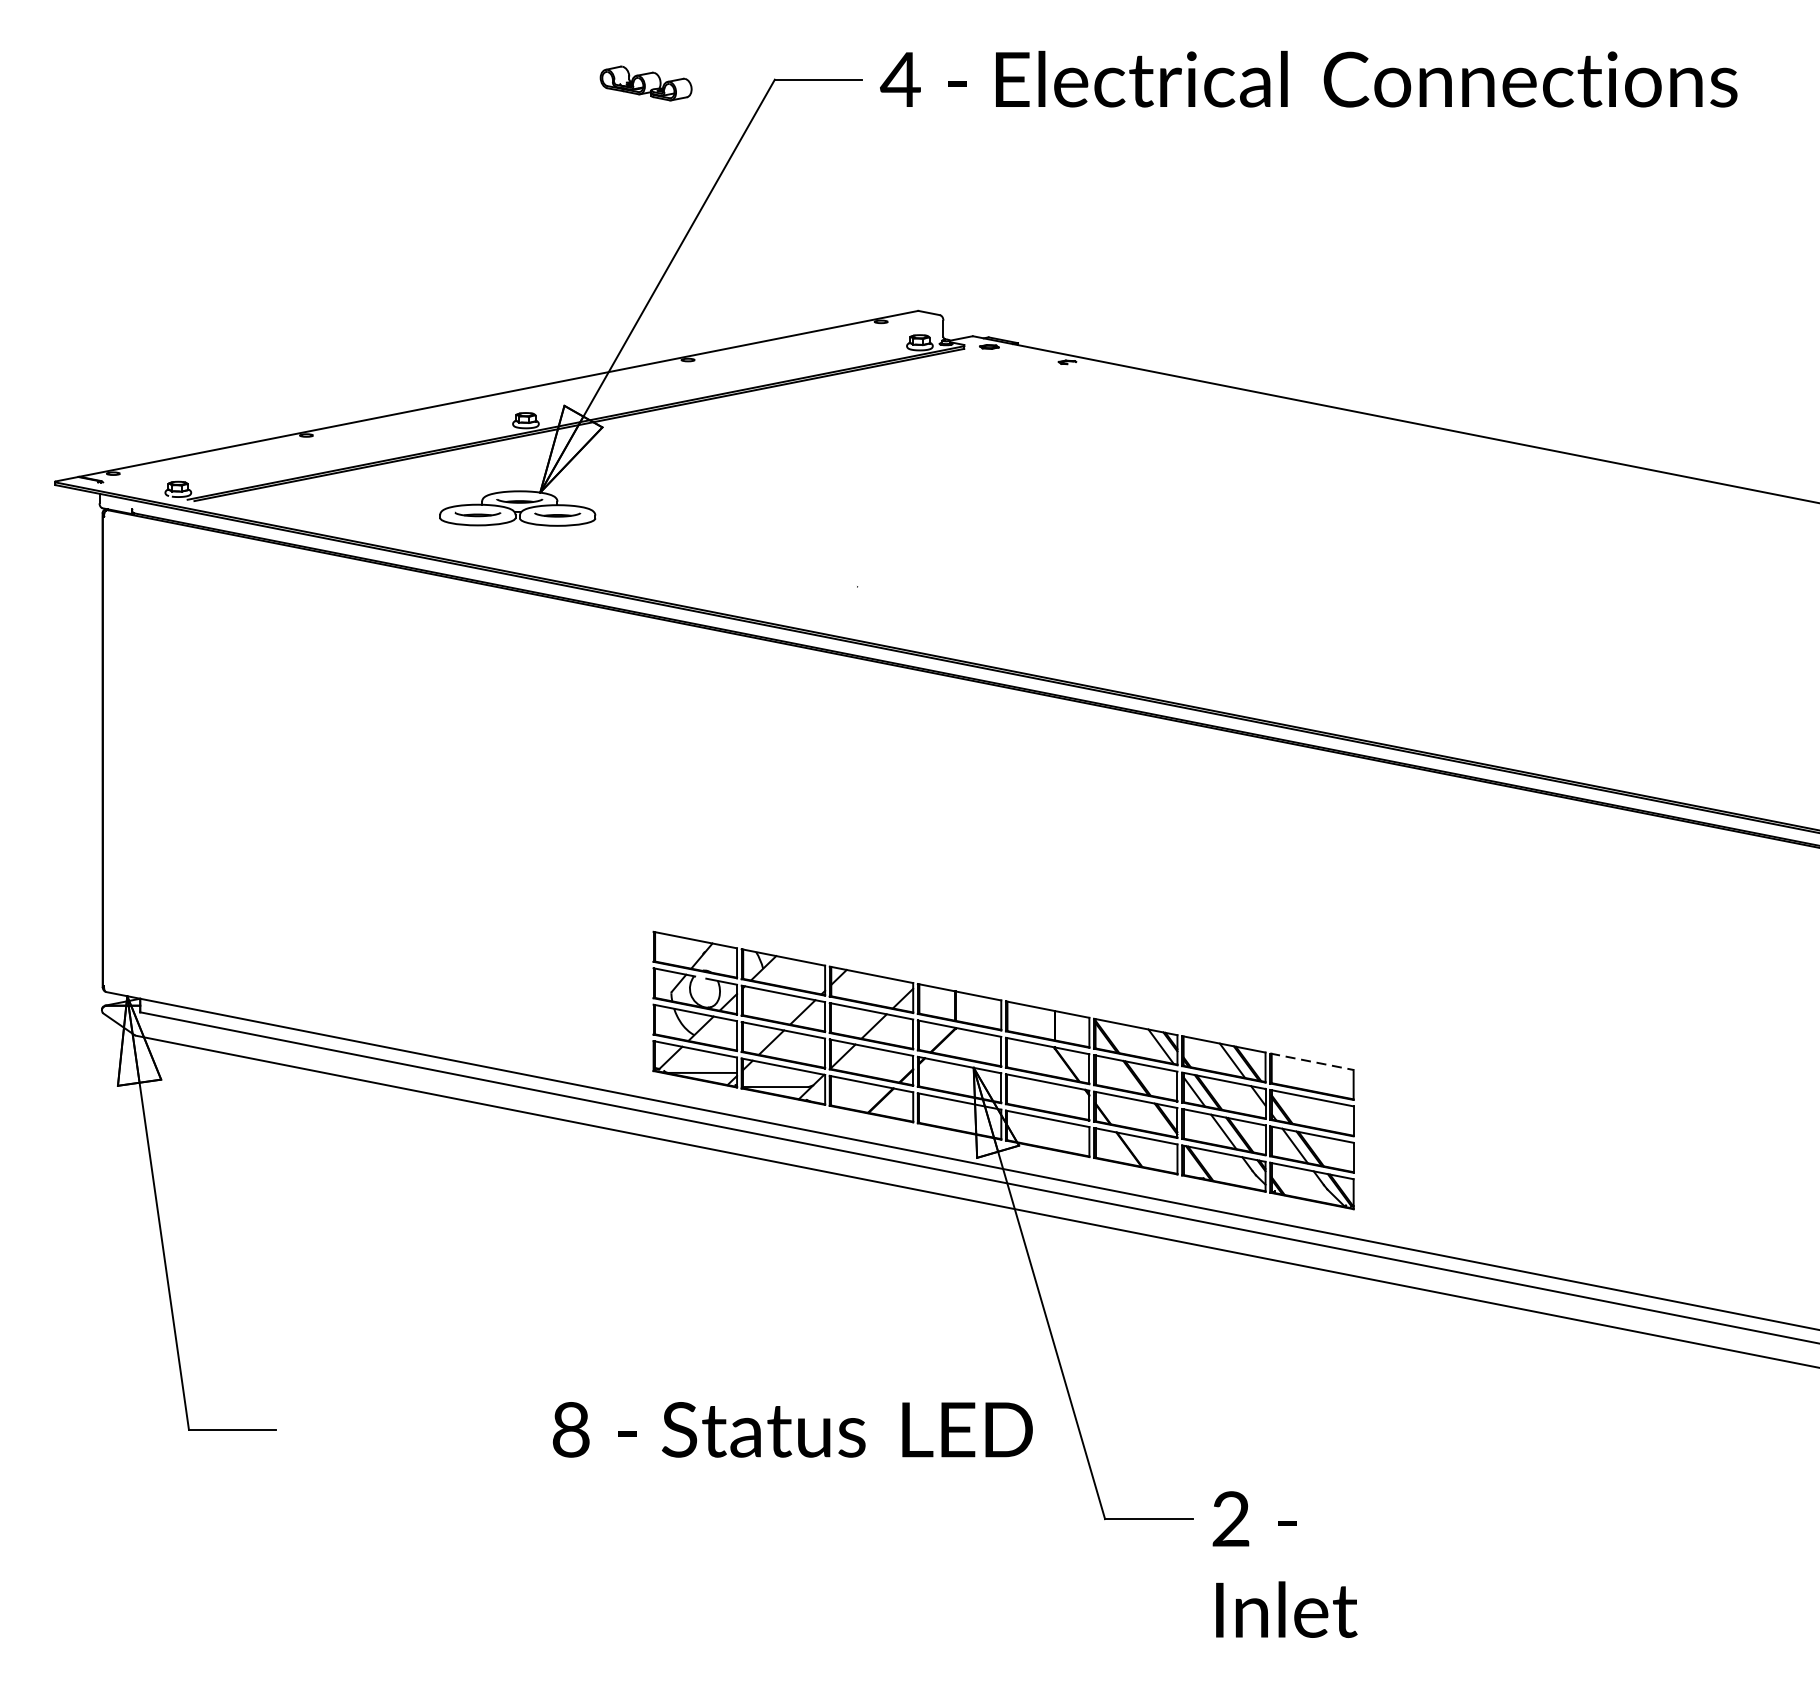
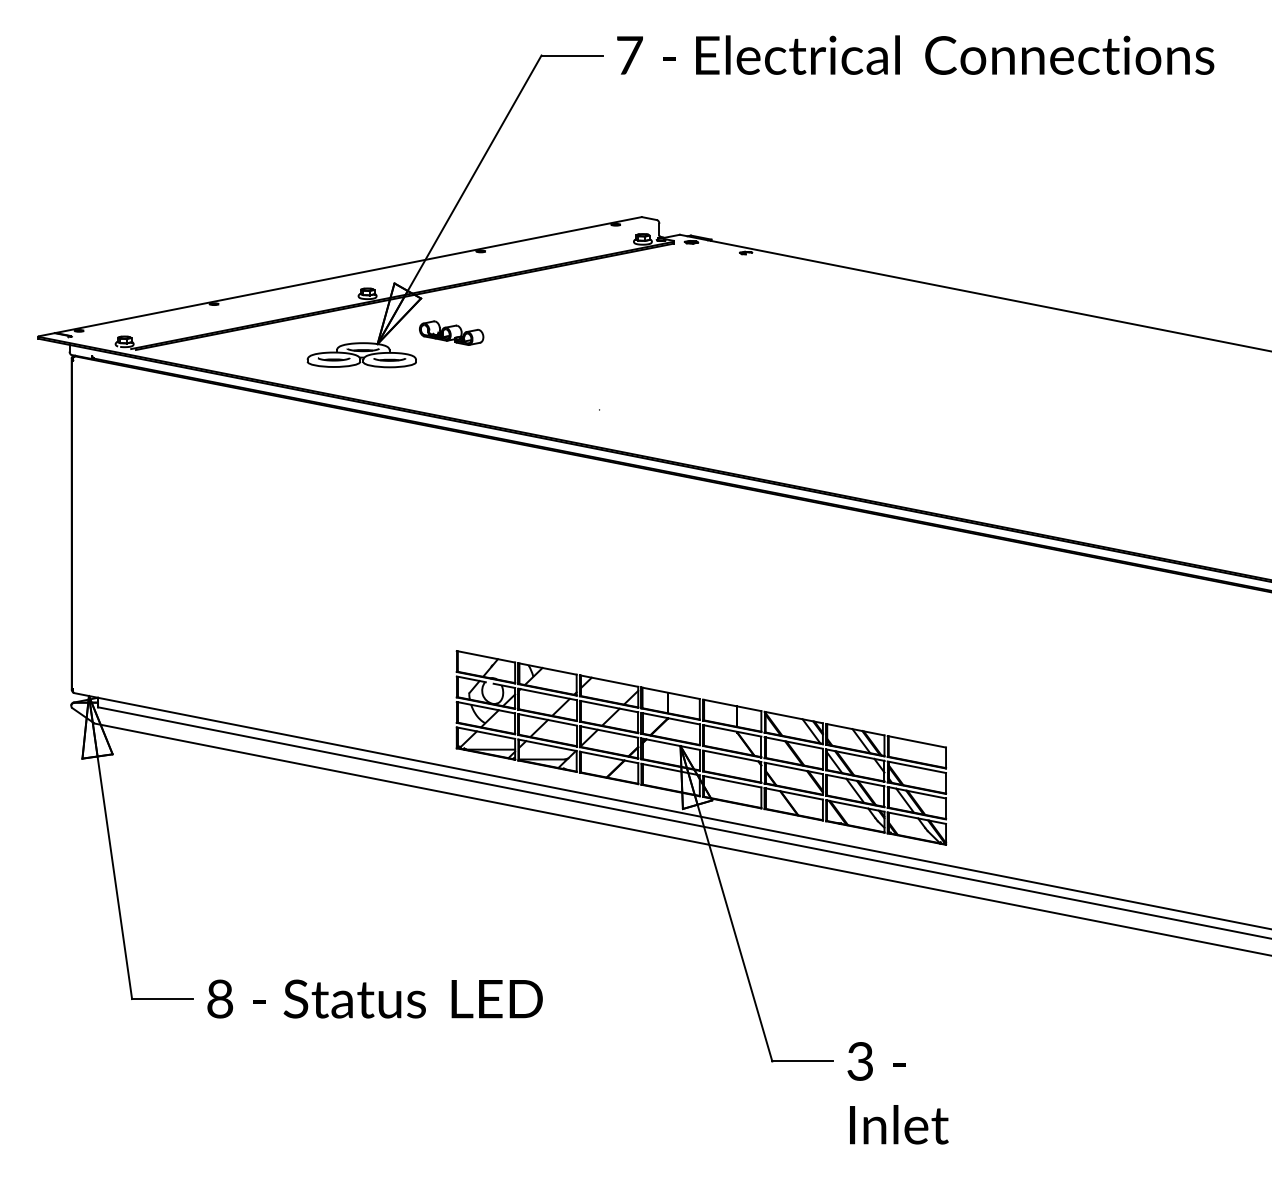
text: (900, 79) -> (629, 55), 4 -> 7
part: (645, 82) -> (451, 332), moved
line: (1311, 1061) -> (916, 741), dashed -> solid
text: (791, 1429) -> (374, 998), moved
text: (1229, 1519) -> (859, 1061), 2 -> 3

